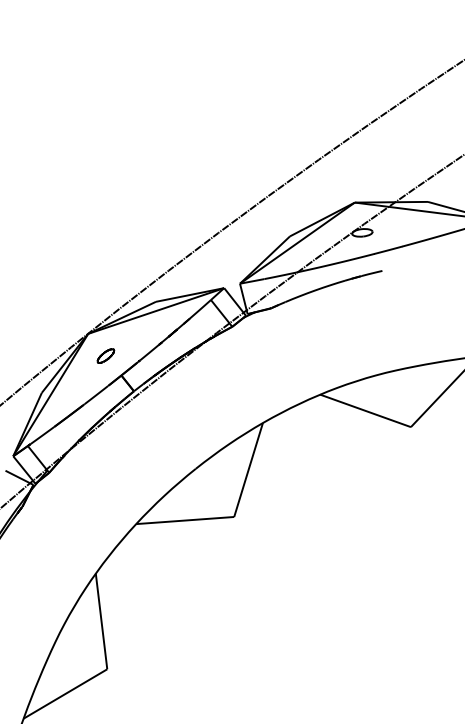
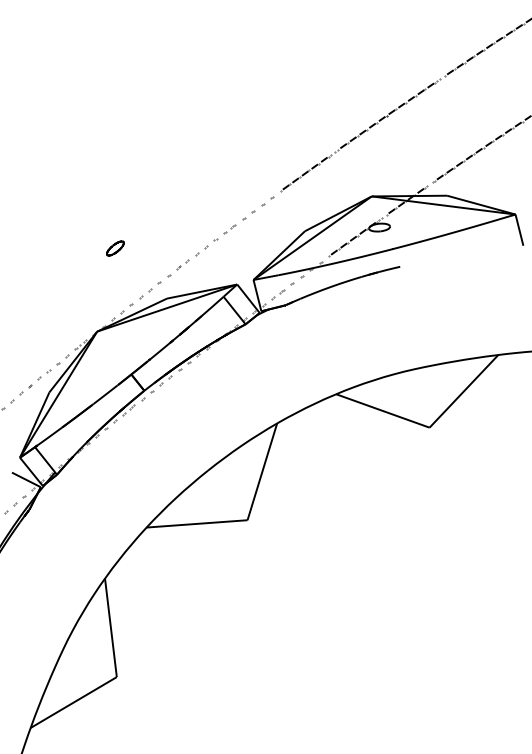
part: (105, 356) -> (115, 248), moved

